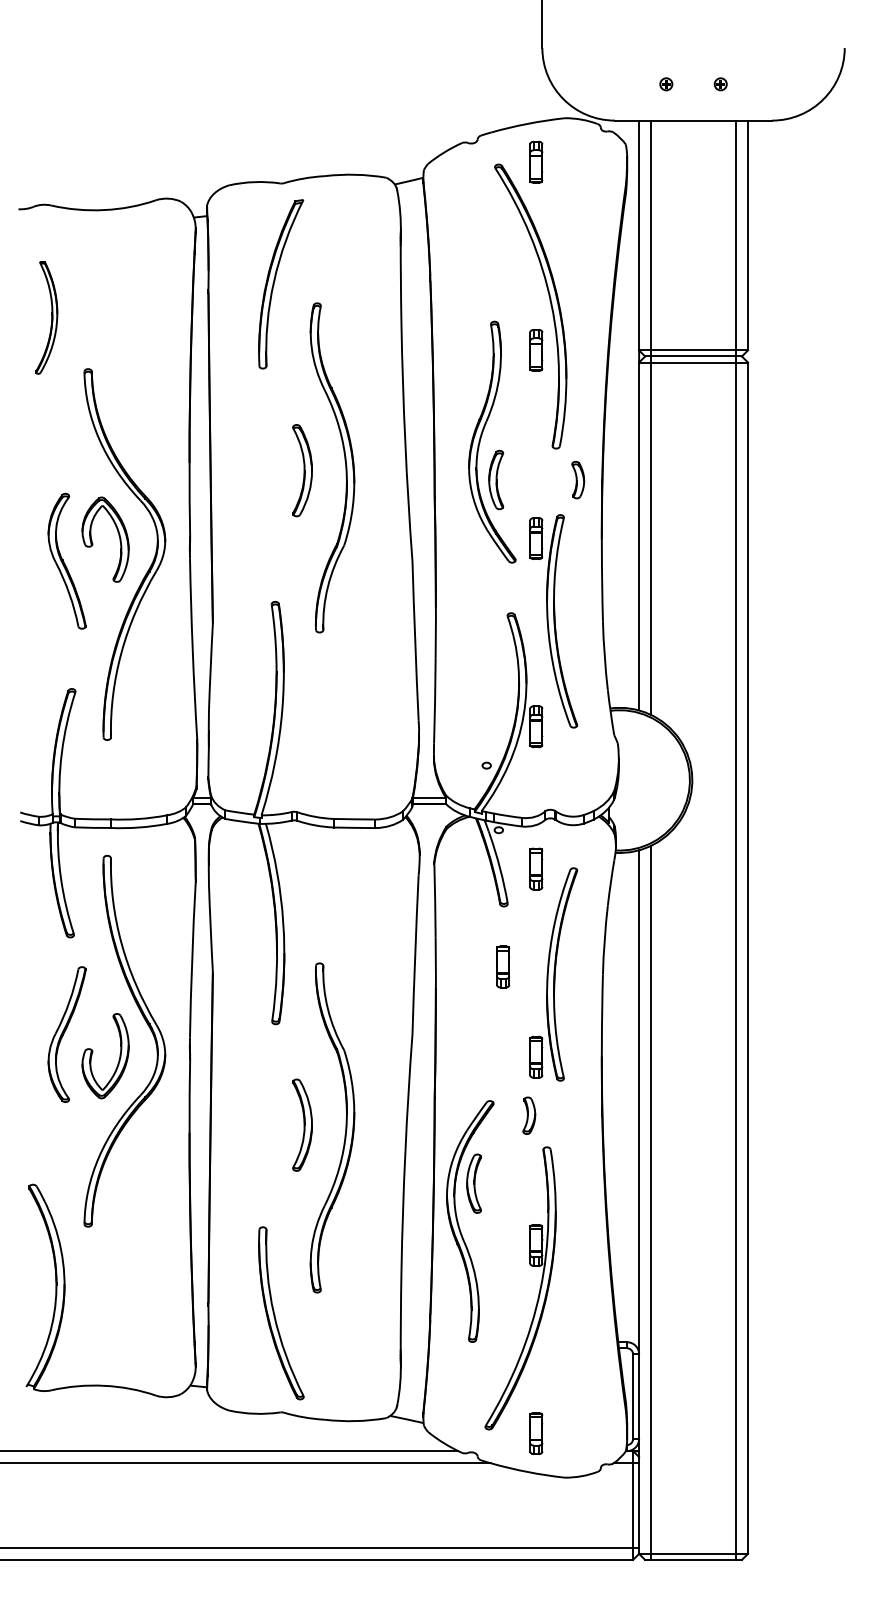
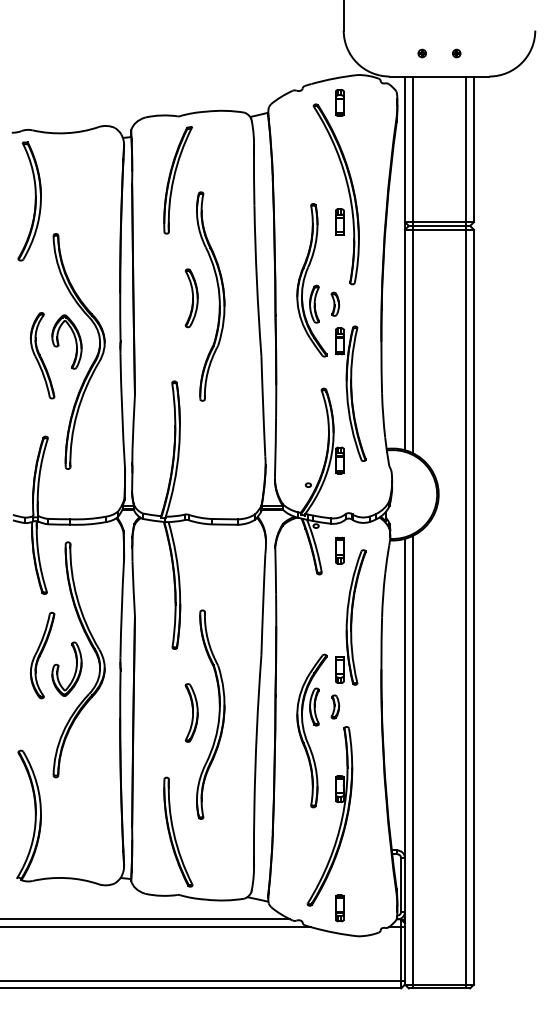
part: (46, 317) -> (29, 201), size x1.67
part: (578, 478) -> (335, 303), moved
part: (502, 966) -> (318, 612), removed
part: (469, 1220) -> (311, 730), moved

